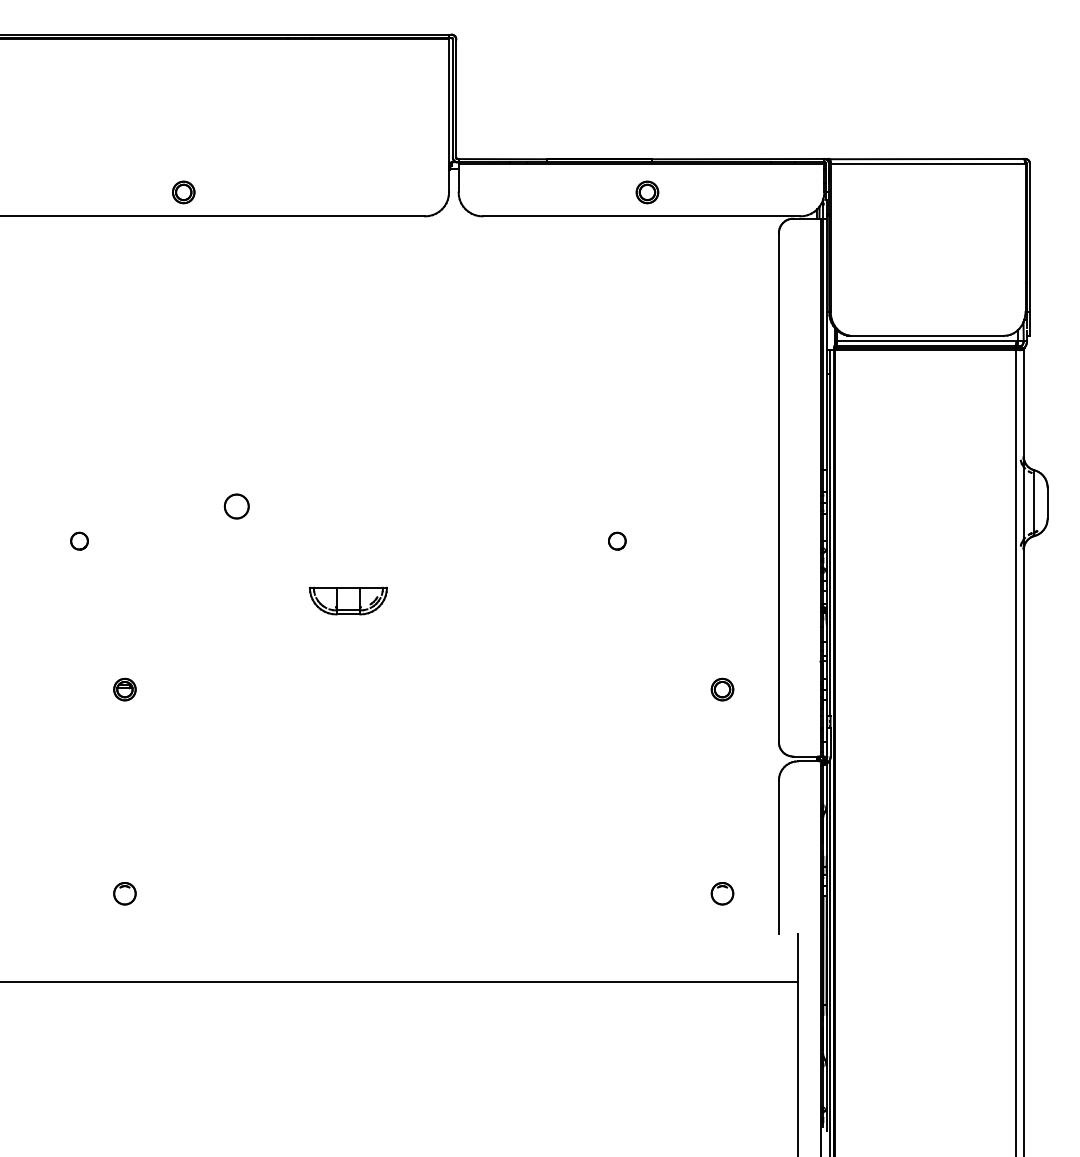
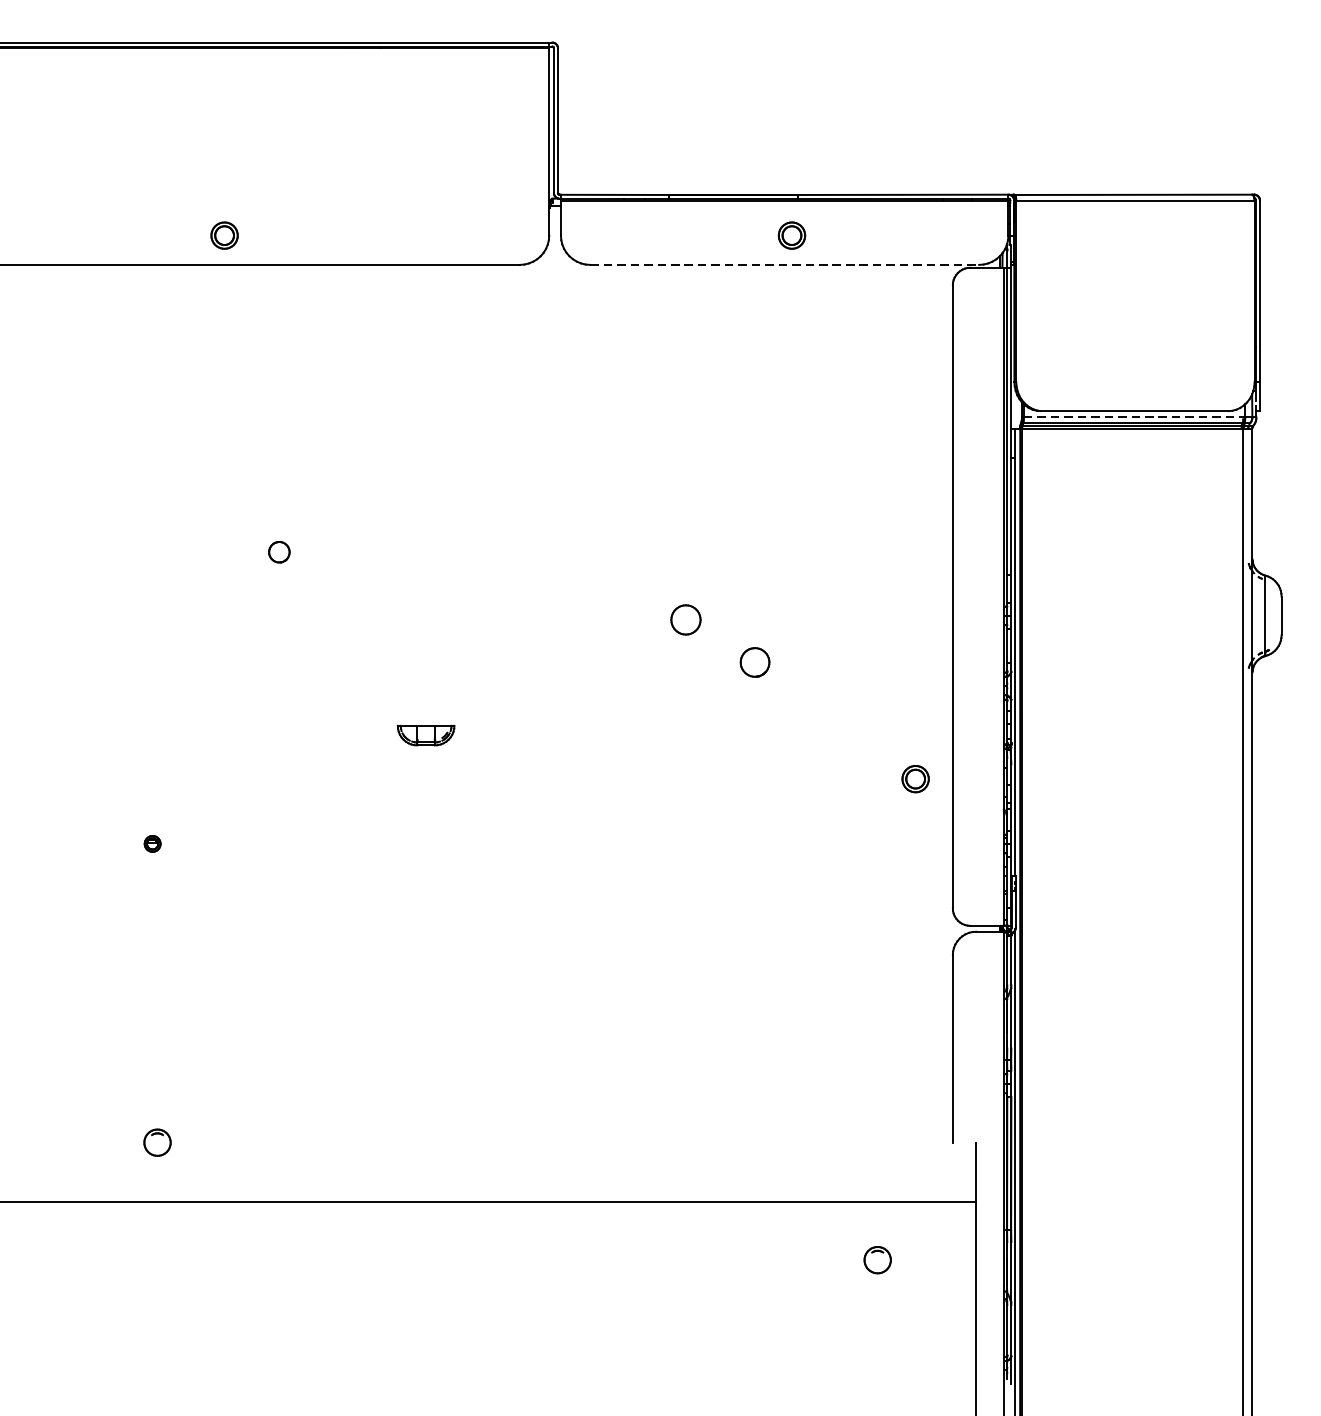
line: (641, 216) -> (784, 265), solid -> dashed
line: (927, 341) -> (1134, 418), solid -> dashed
part: (236, 506) -> (685, 619), moved
part: (79, 540) -> (279, 551), moved
part: (617, 540) -> (755, 661), size x1.4
part: (348, 600) -> (426, 734), size x0.6
part: (124, 689) -> (152, 843), size x0.6
part: (722, 689) -> (915, 778), moved
part: (124, 893) -> (156, 1142), moved
part: (722, 893) -> (877, 1259), moved

